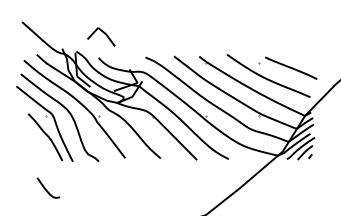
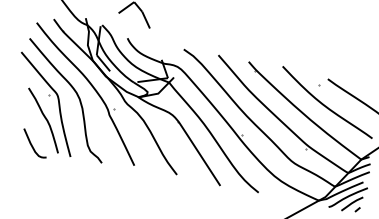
curve: (46, 188) -> (32, 143), moved

